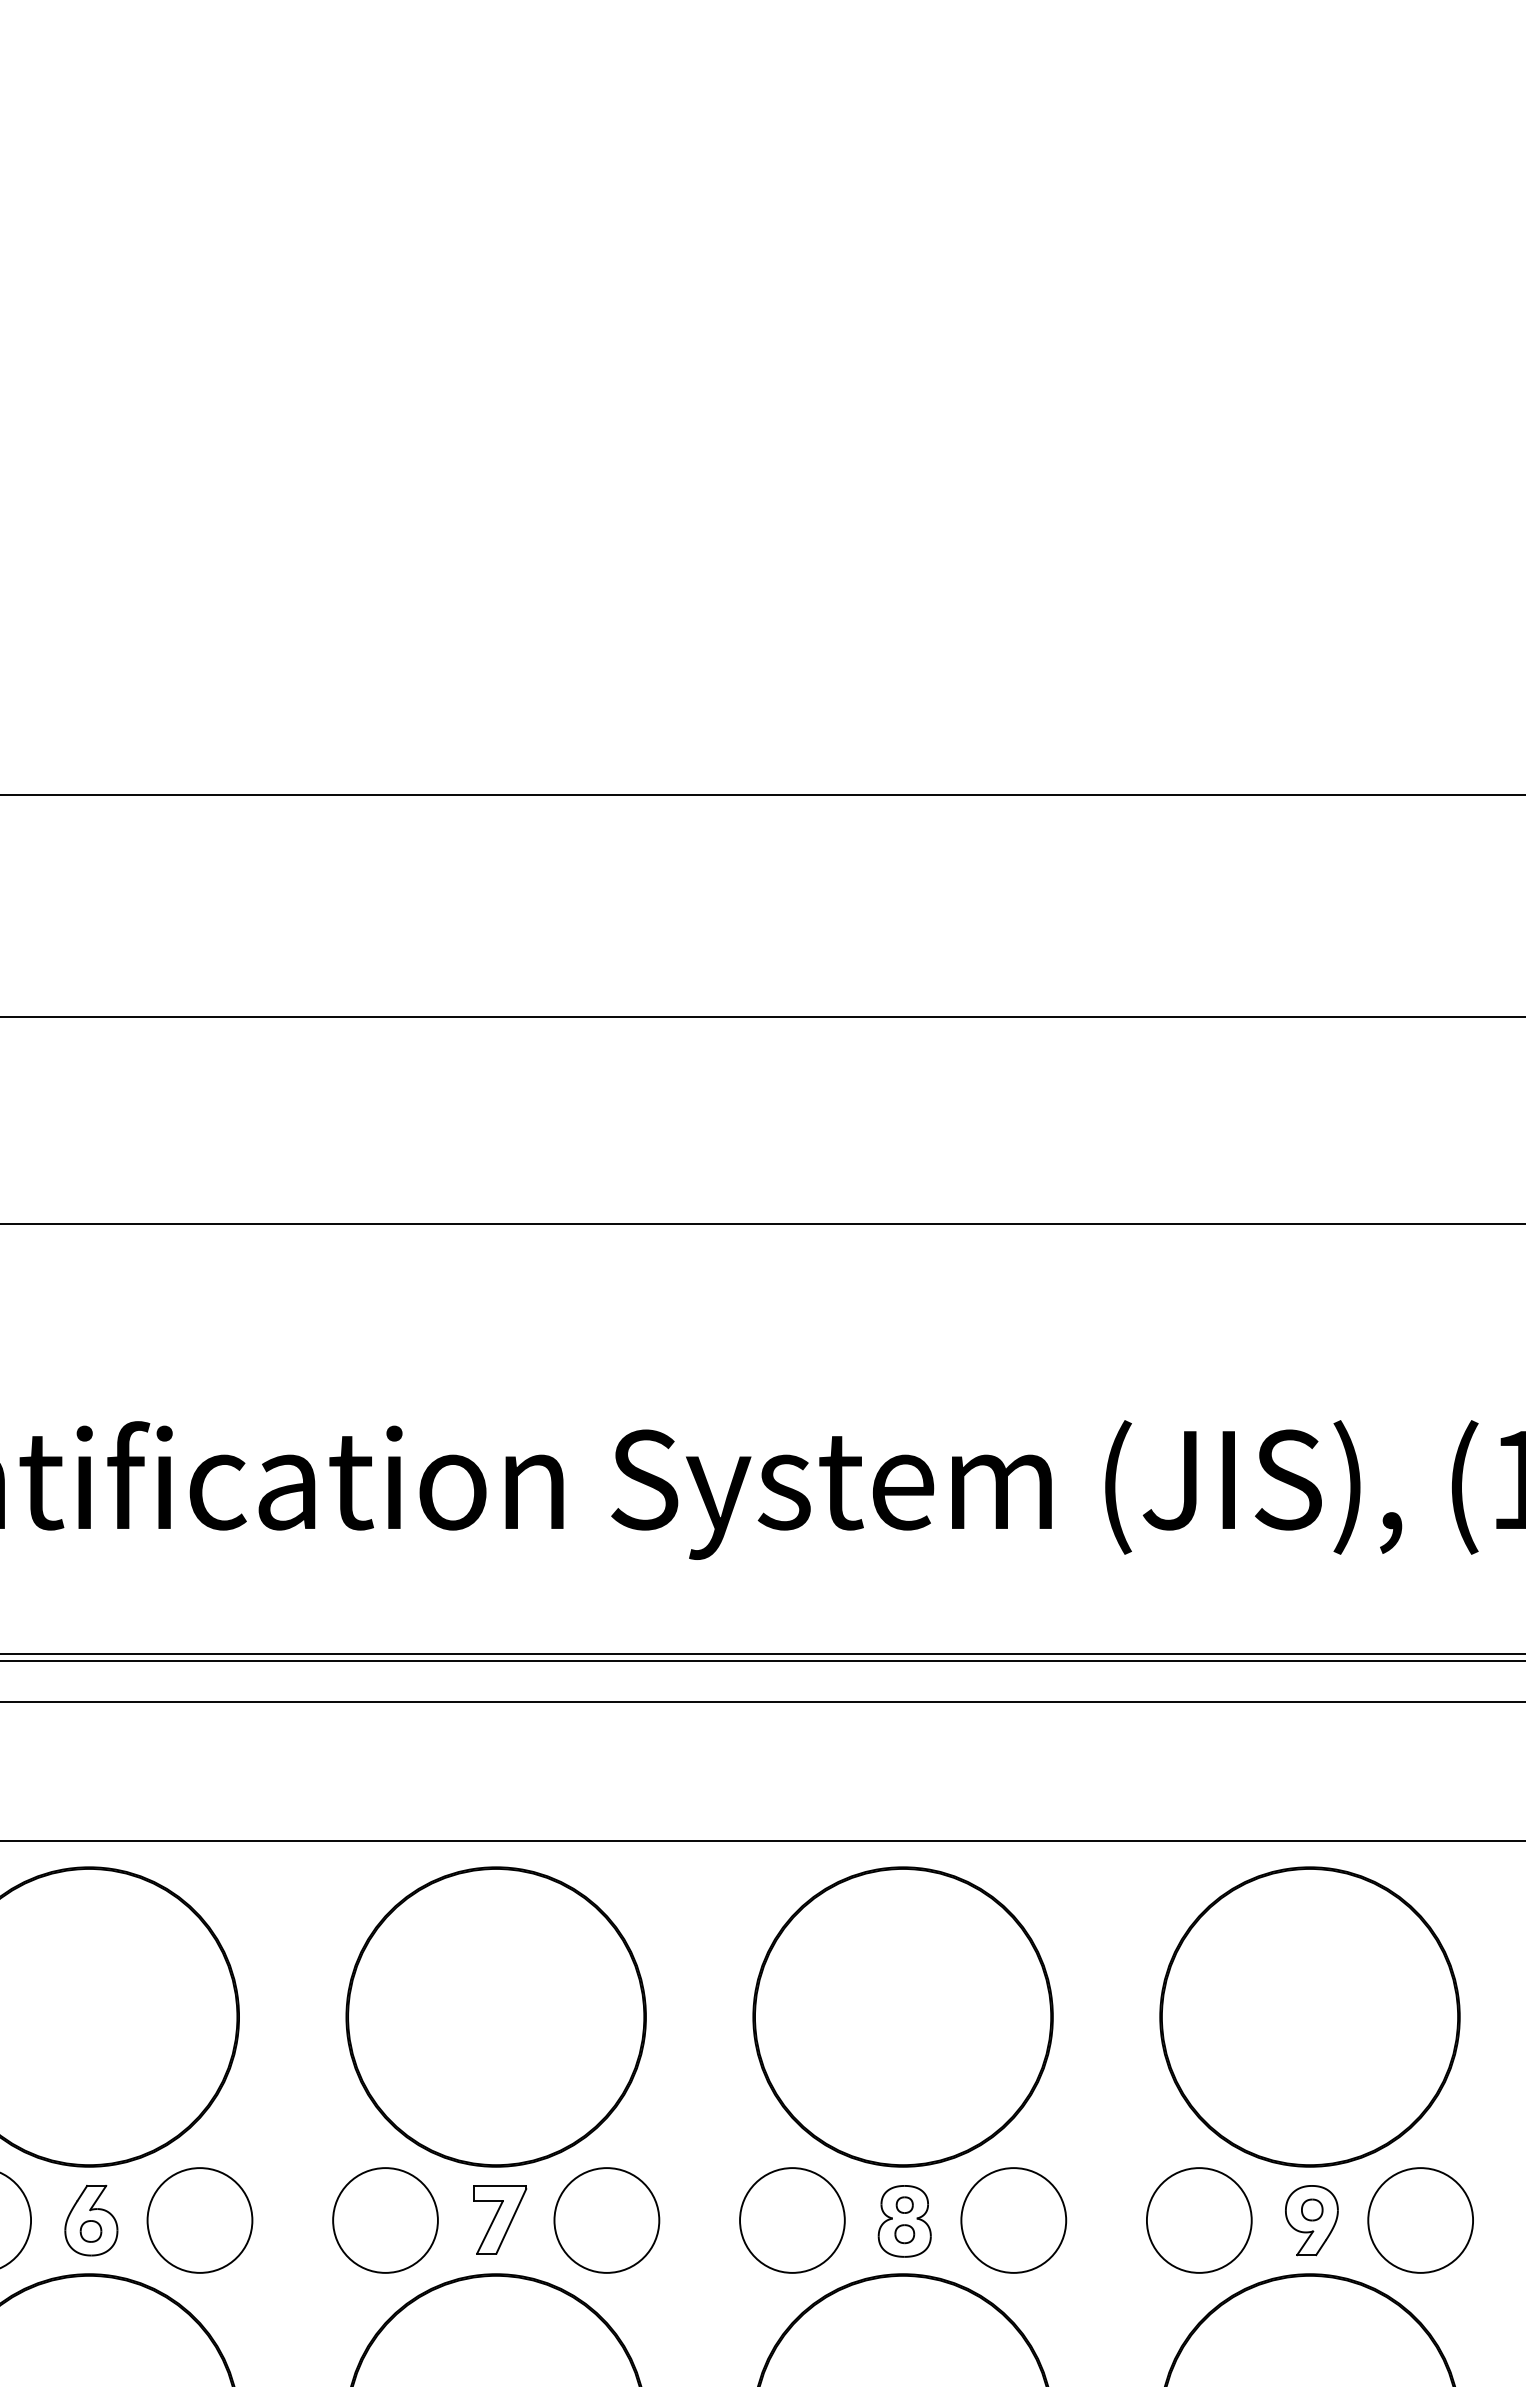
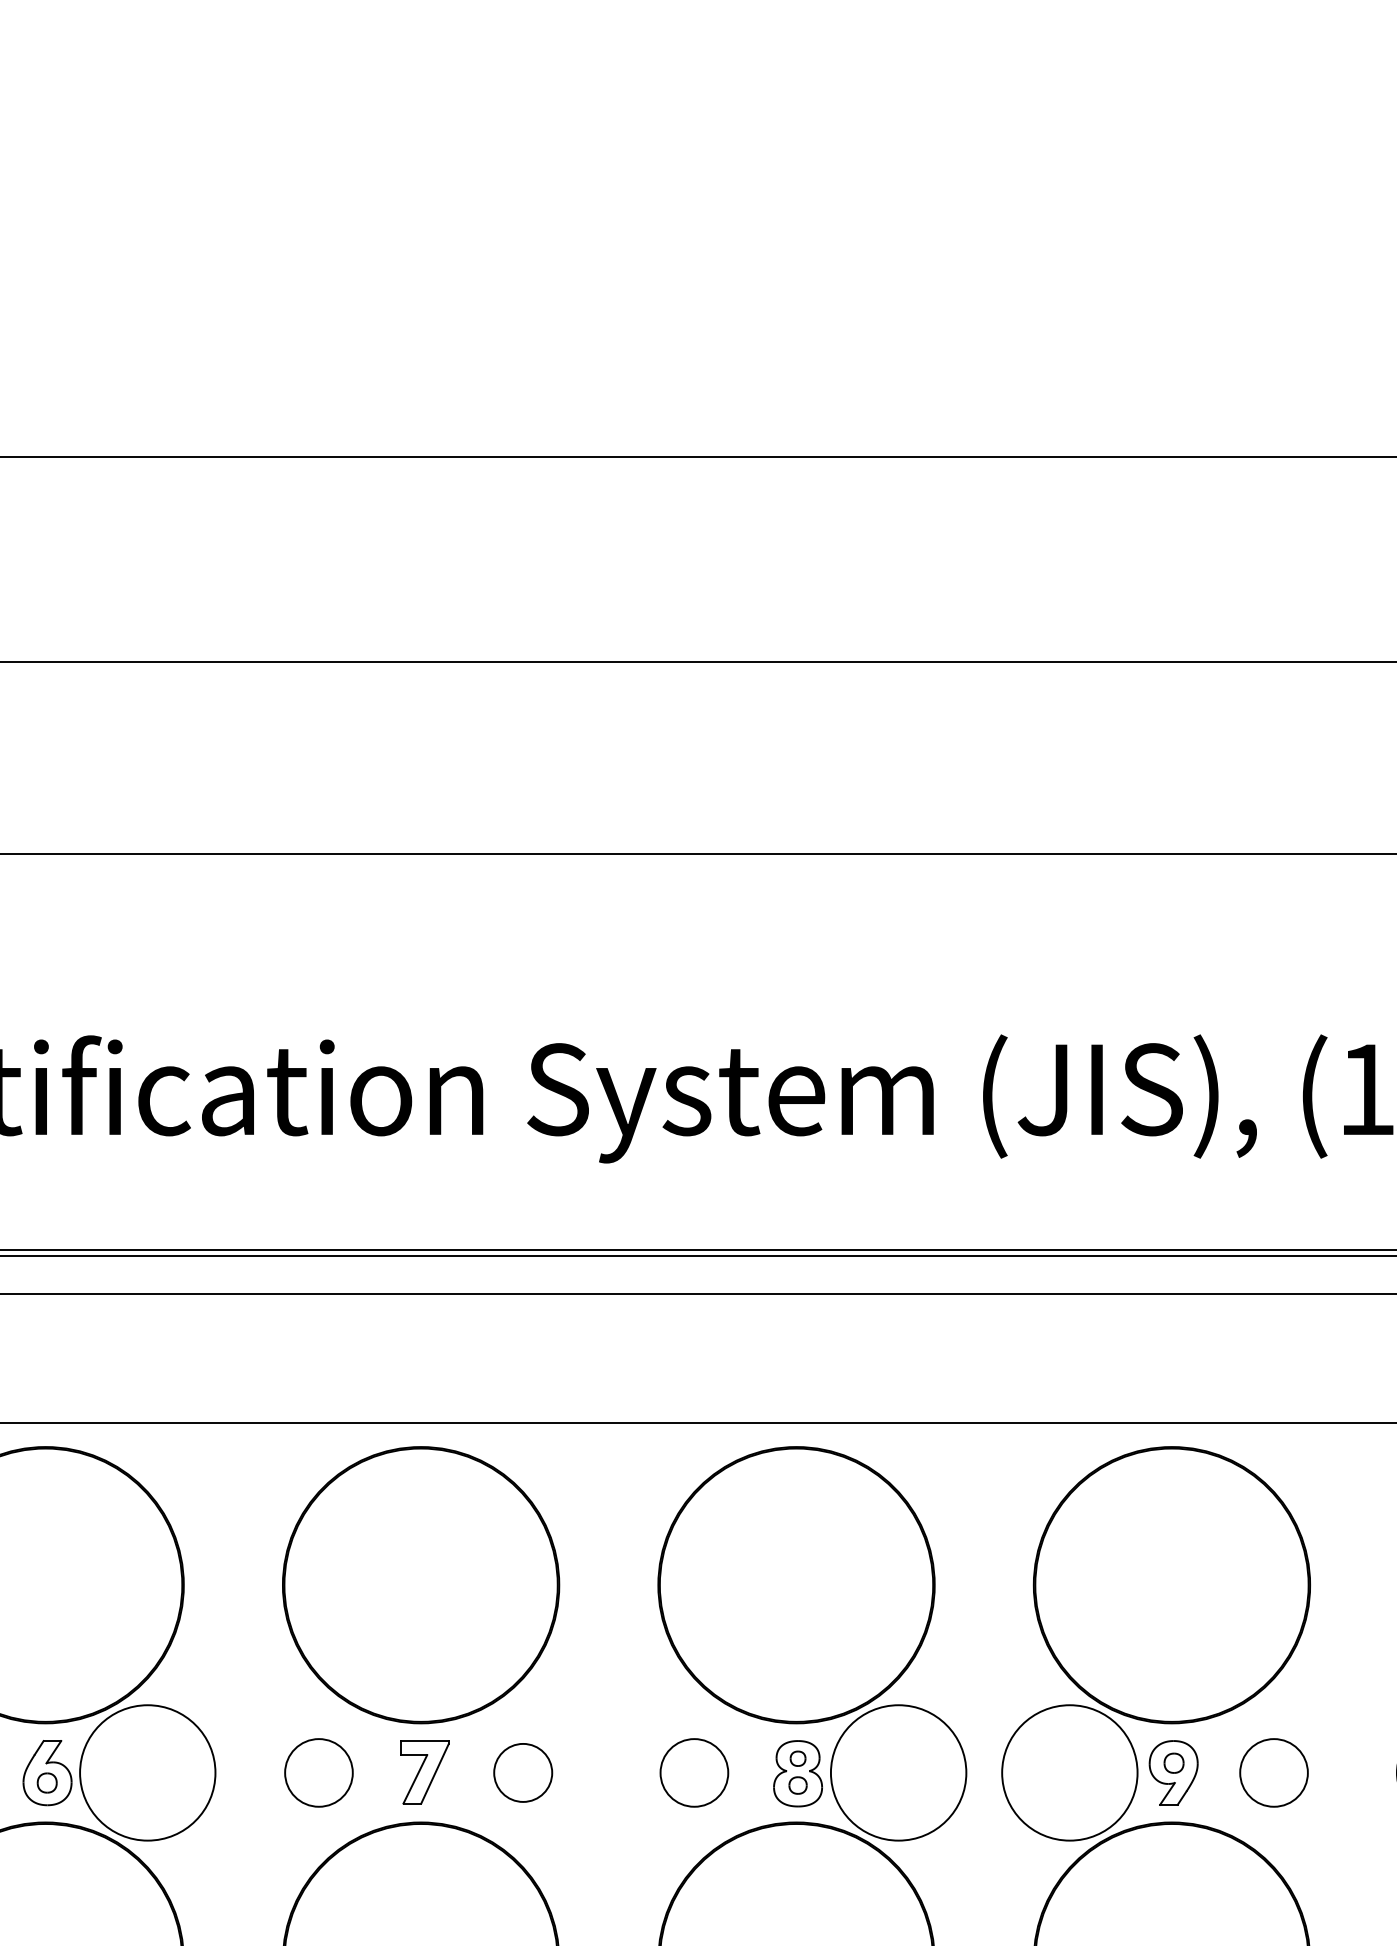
circle: (199, 2220) -> (147, 1772), size x1.4
circle: (385, 2220) -> (318, 1772), size x0.7
circle: (606, 2220) -> (522, 1772), size x0.6
circle: (792, 2220) -> (694, 1772), size x0.7
circle: (1013, 2220) -> (898, 1772), size x1.4
circle: (1198, 2220) -> (1069, 1772), size x1.4
circle: (1420, 2220) -> (1273, 1772), size x0.7

